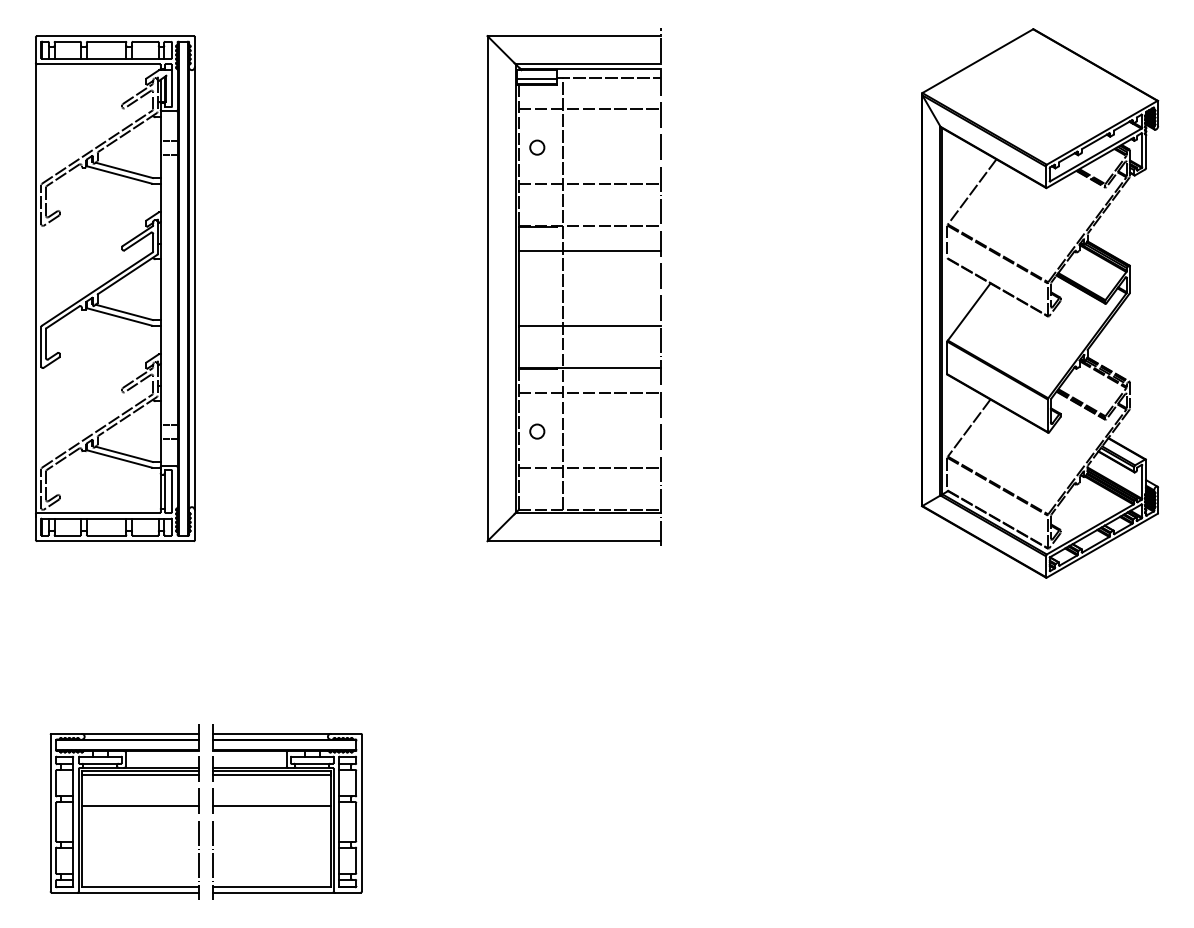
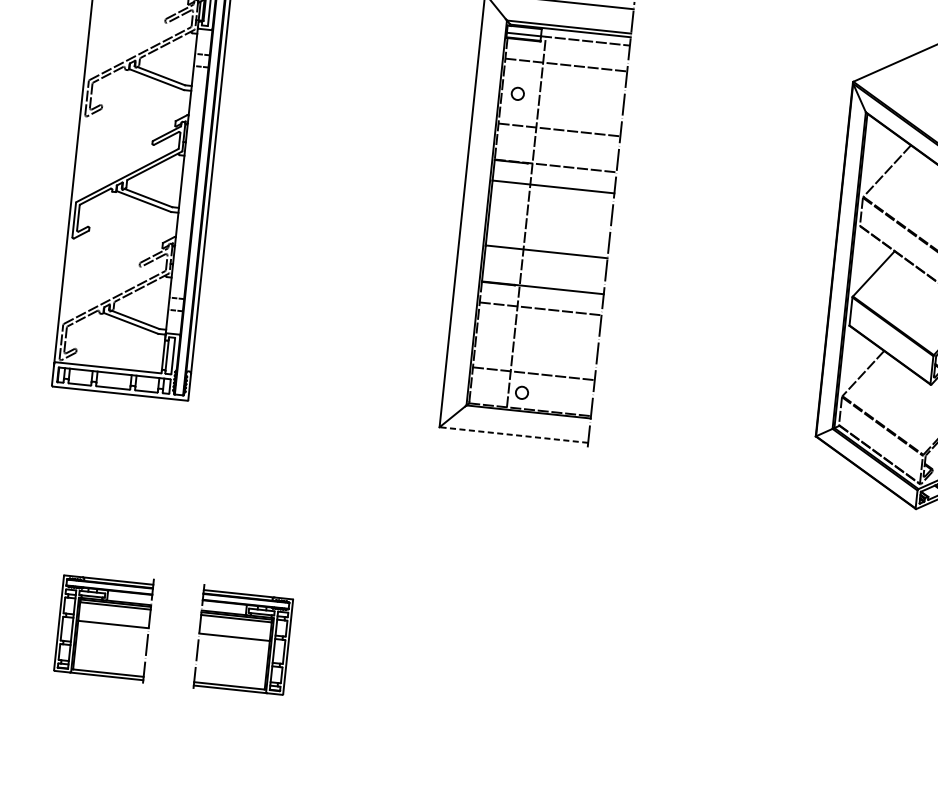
circle: (537, 431) -> (522, 392), moved
line: (574, 541) -> (514, 435), solid -> dashed
part: (124, 811) -> (103, 626), size x0.7
part: (287, 811) -> (243, 641), size x0.7

